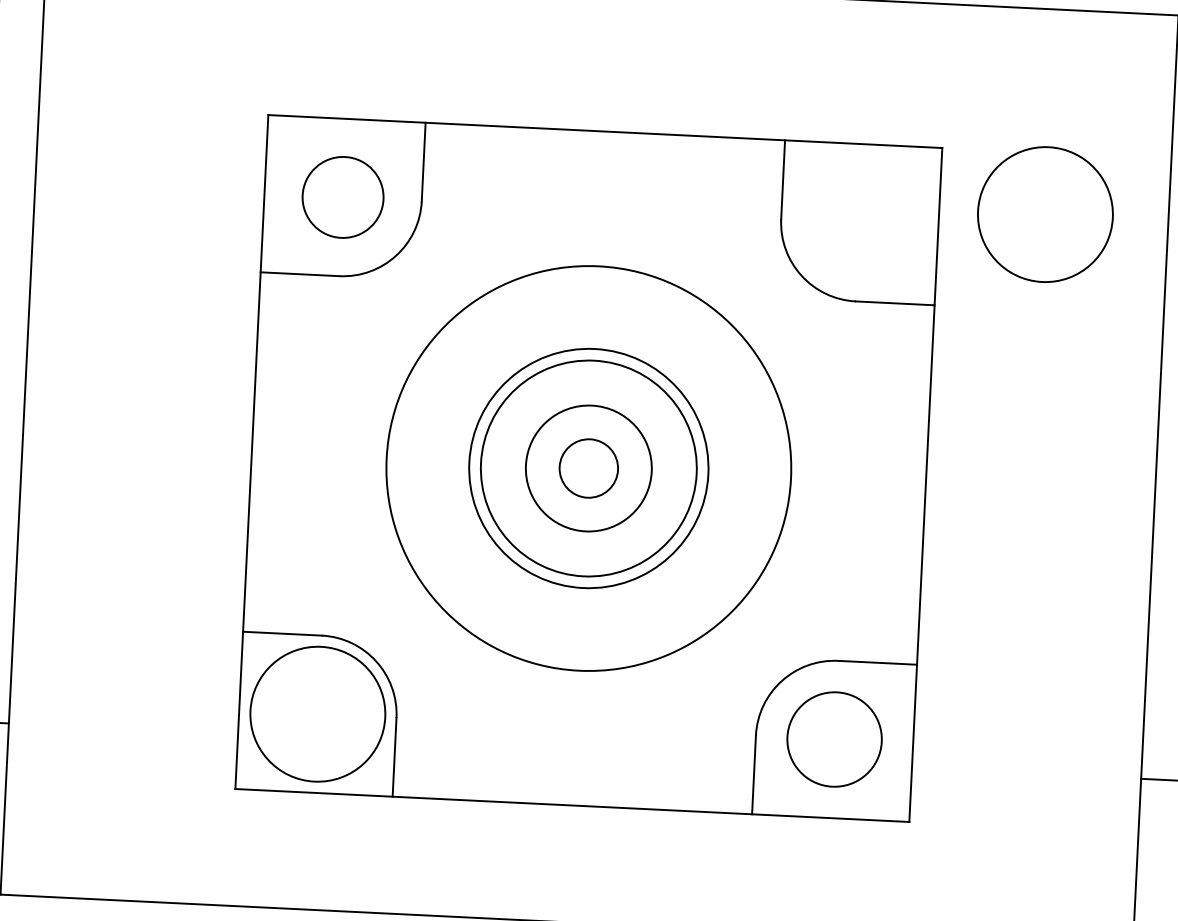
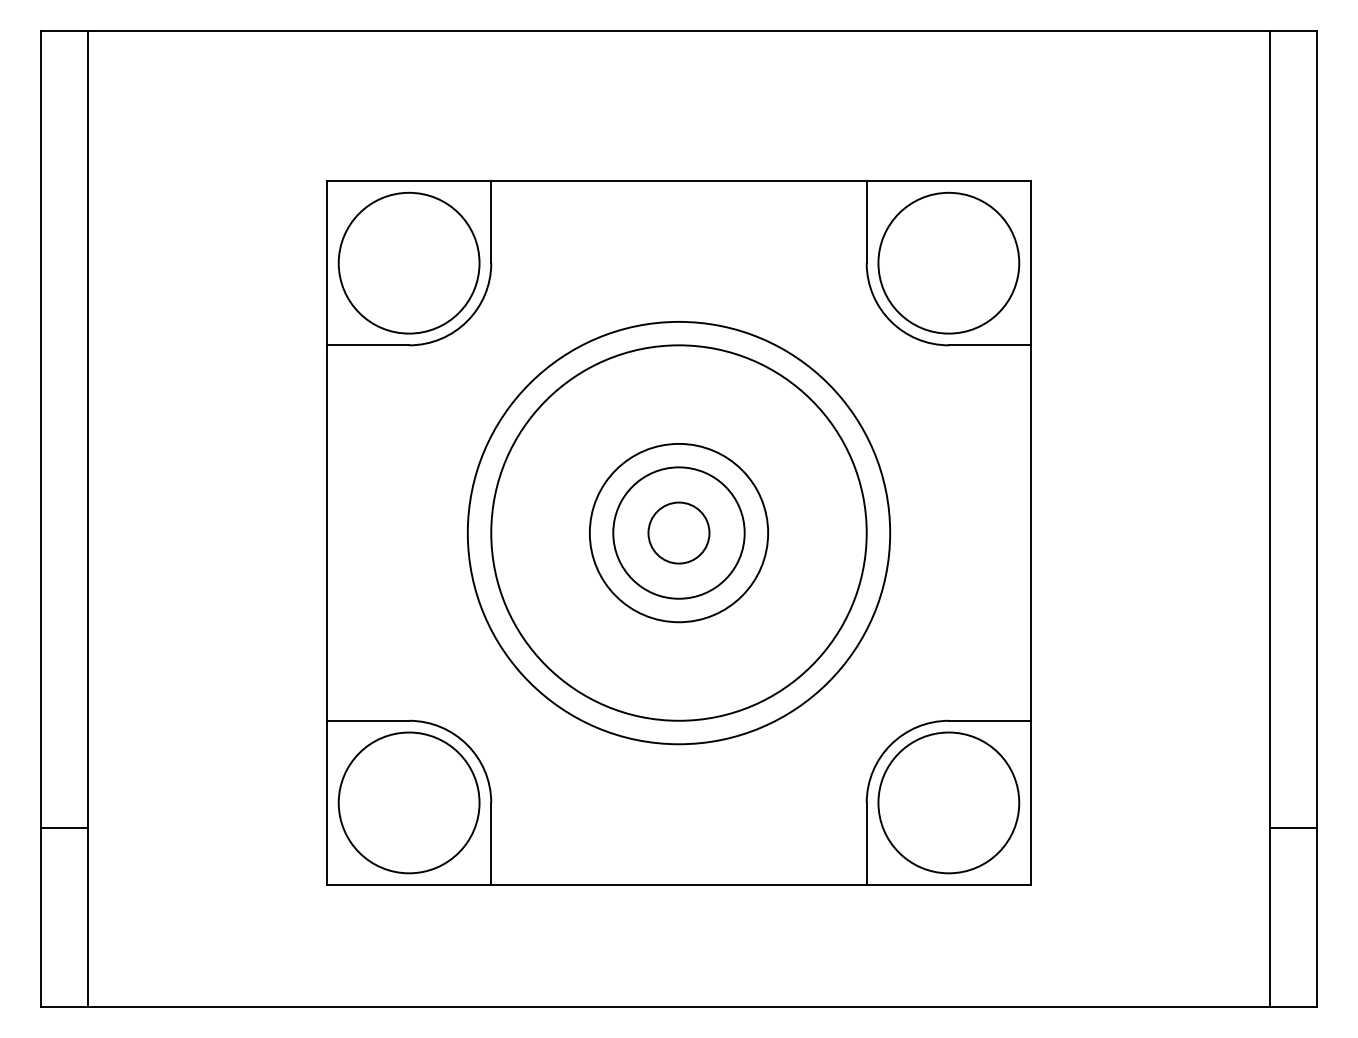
circle: (342, 196) -> (408, 262), size x1.67
circle: (1045, 213) -> (948, 262), moved
circle: (588, 467) -> (678, 532), size x0.71
circle: (588, 467) -> (678, 532), size x1.67
circle: (834, 739) -> (948, 802), size x1.43

